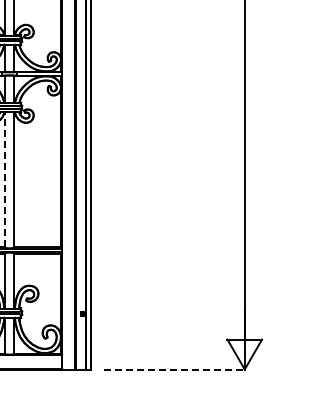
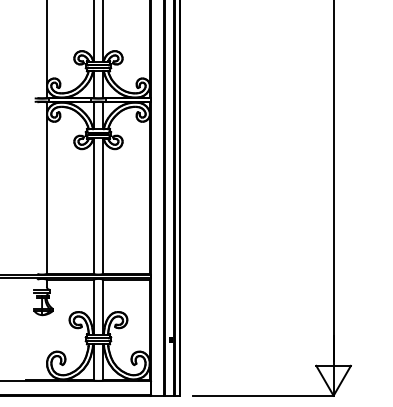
line: (4, 179) -> (93, 205), dashed -> solid
line: (174, 369) -> (263, 395), dashed -> solid

